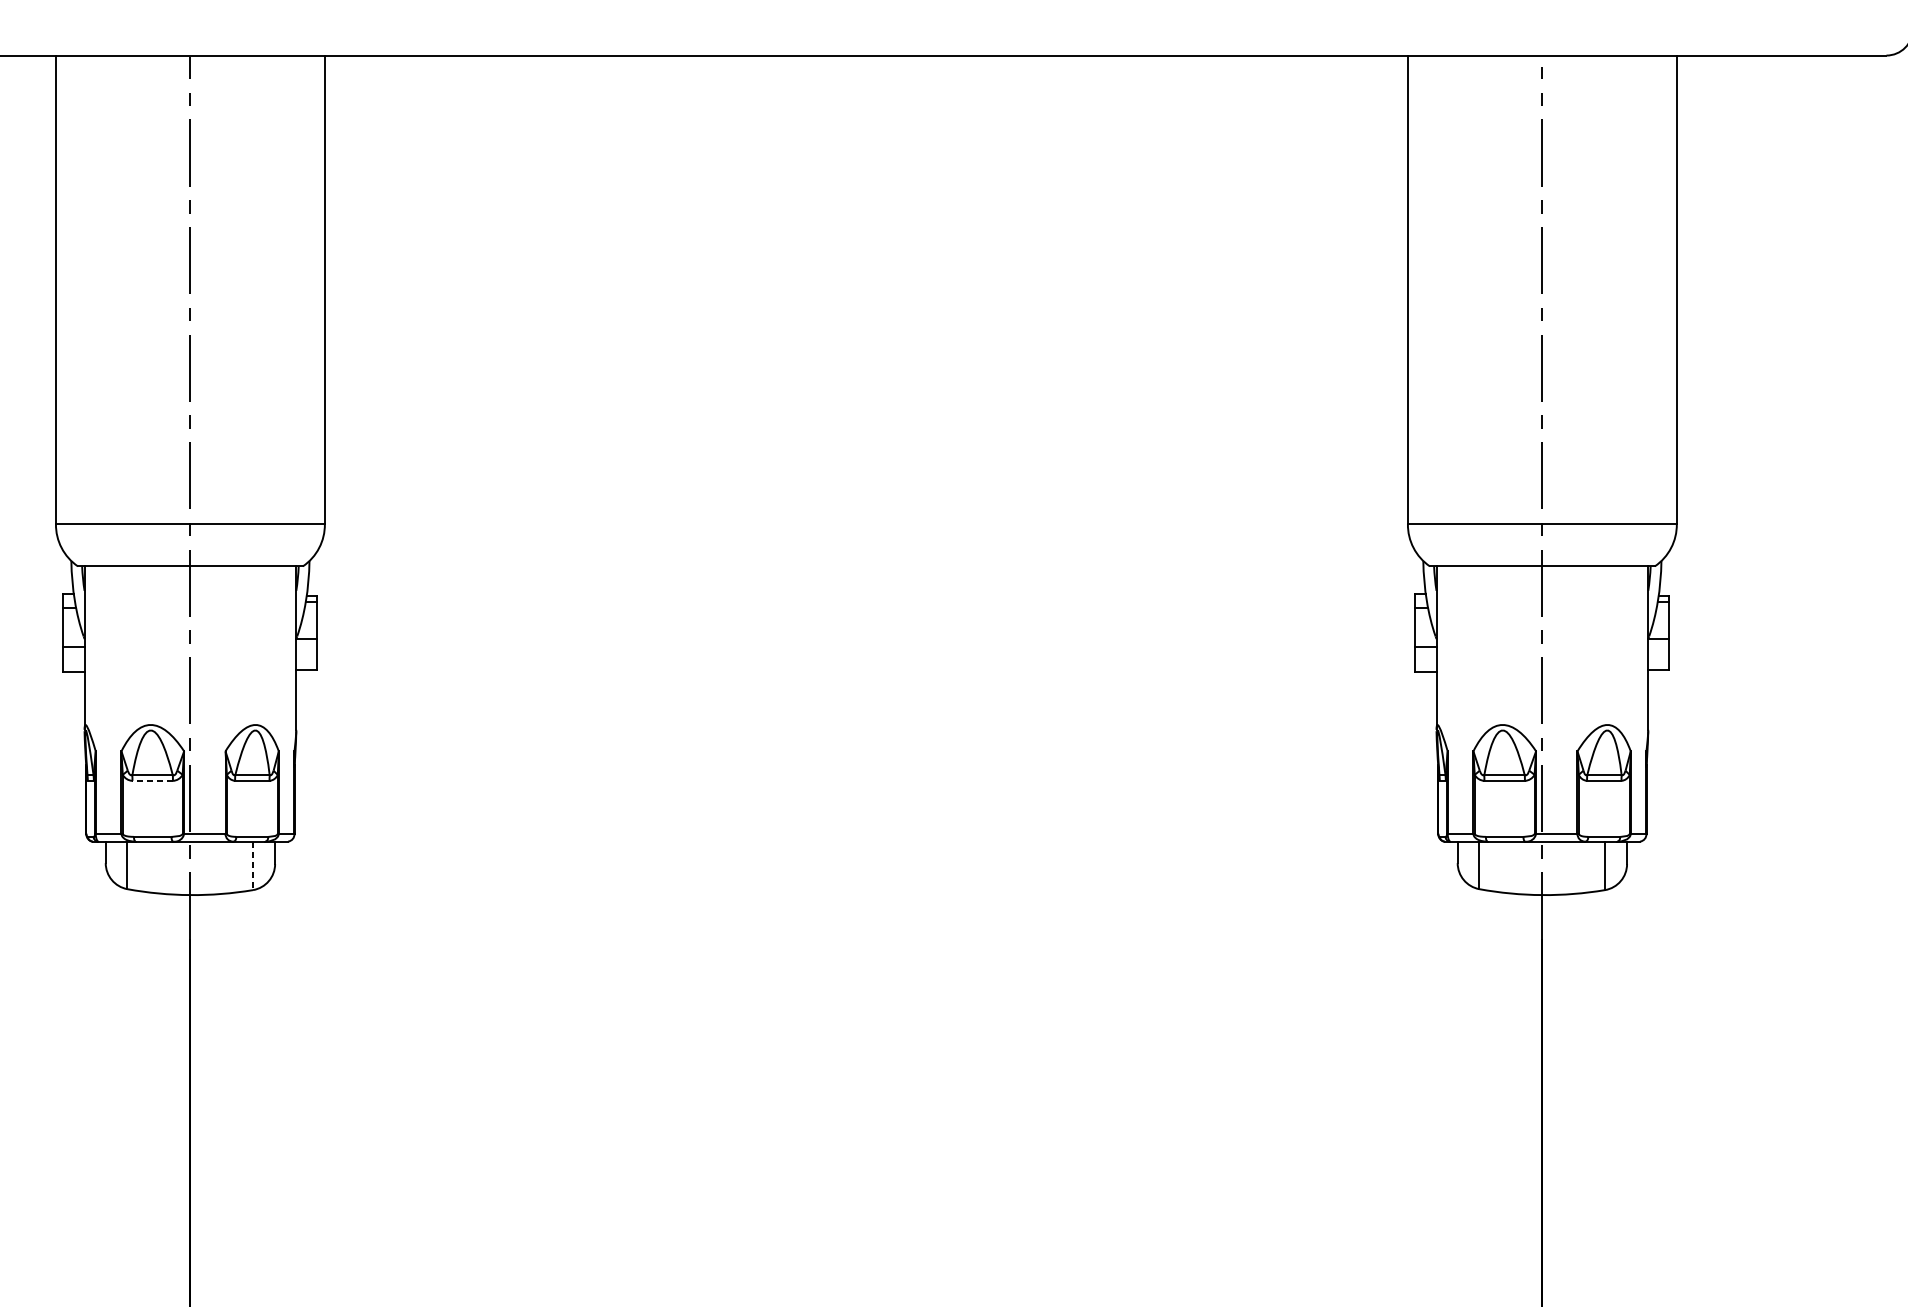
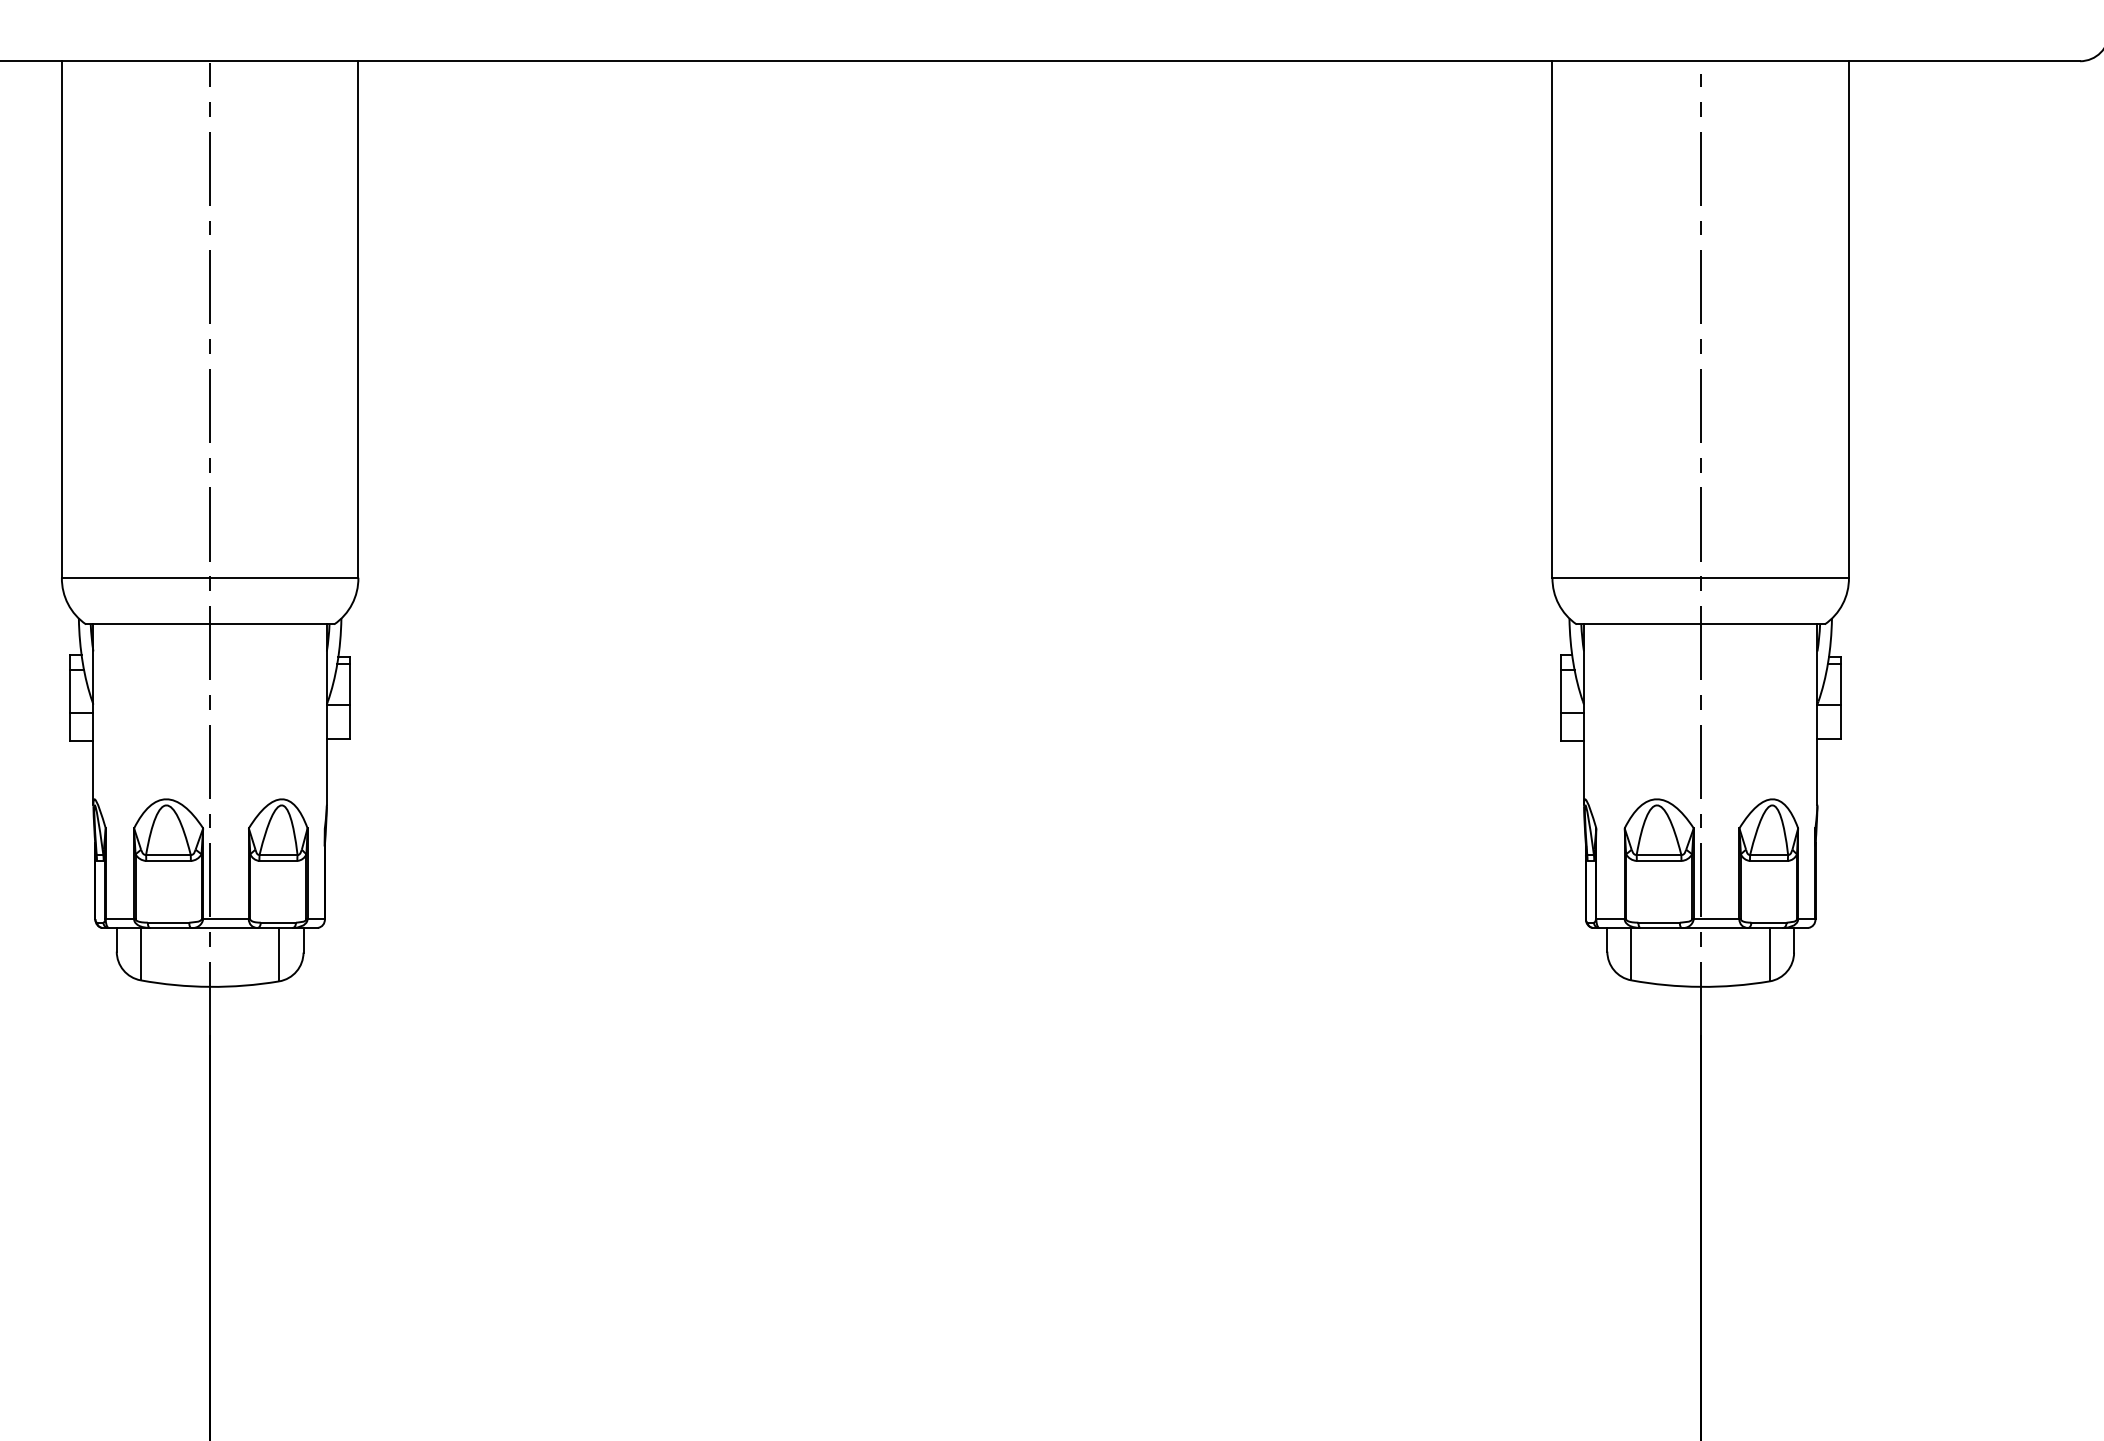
line: (152, 780) -> (168, 860), dashed -> solid
line: (253, 865) -> (279, 954), dashed -> solid

